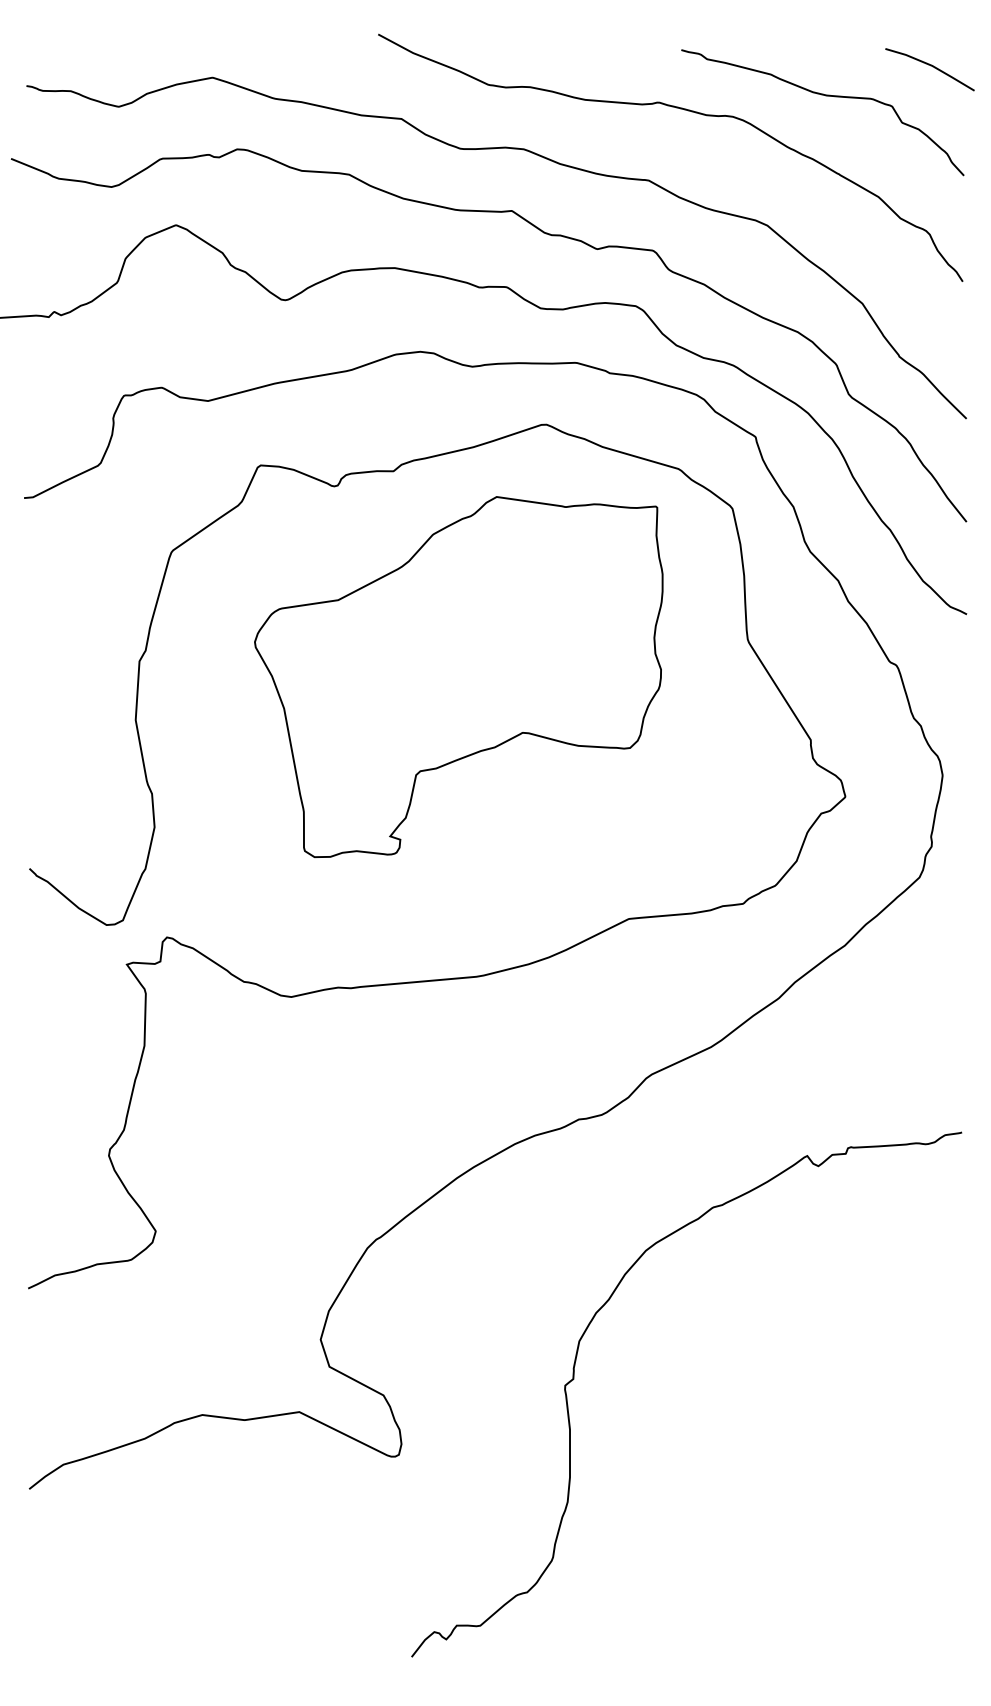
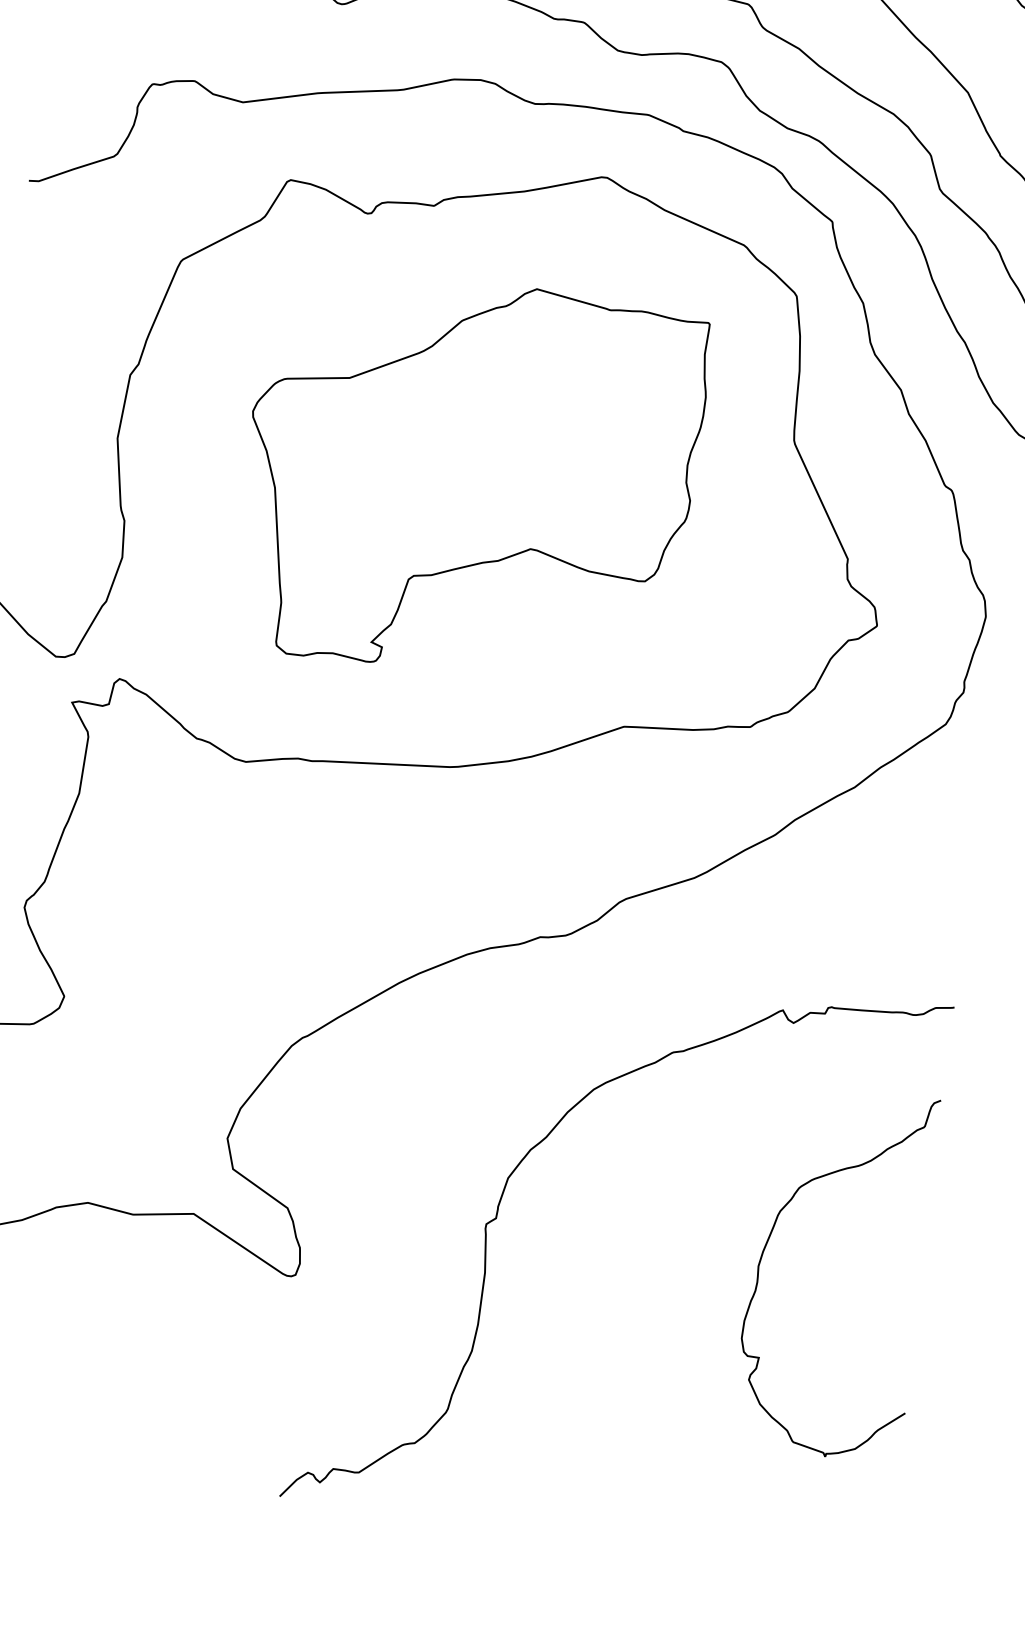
part: (458, 676) -> (469, 478), moved
curve: (823, 1364) -> (769, 1239), added

